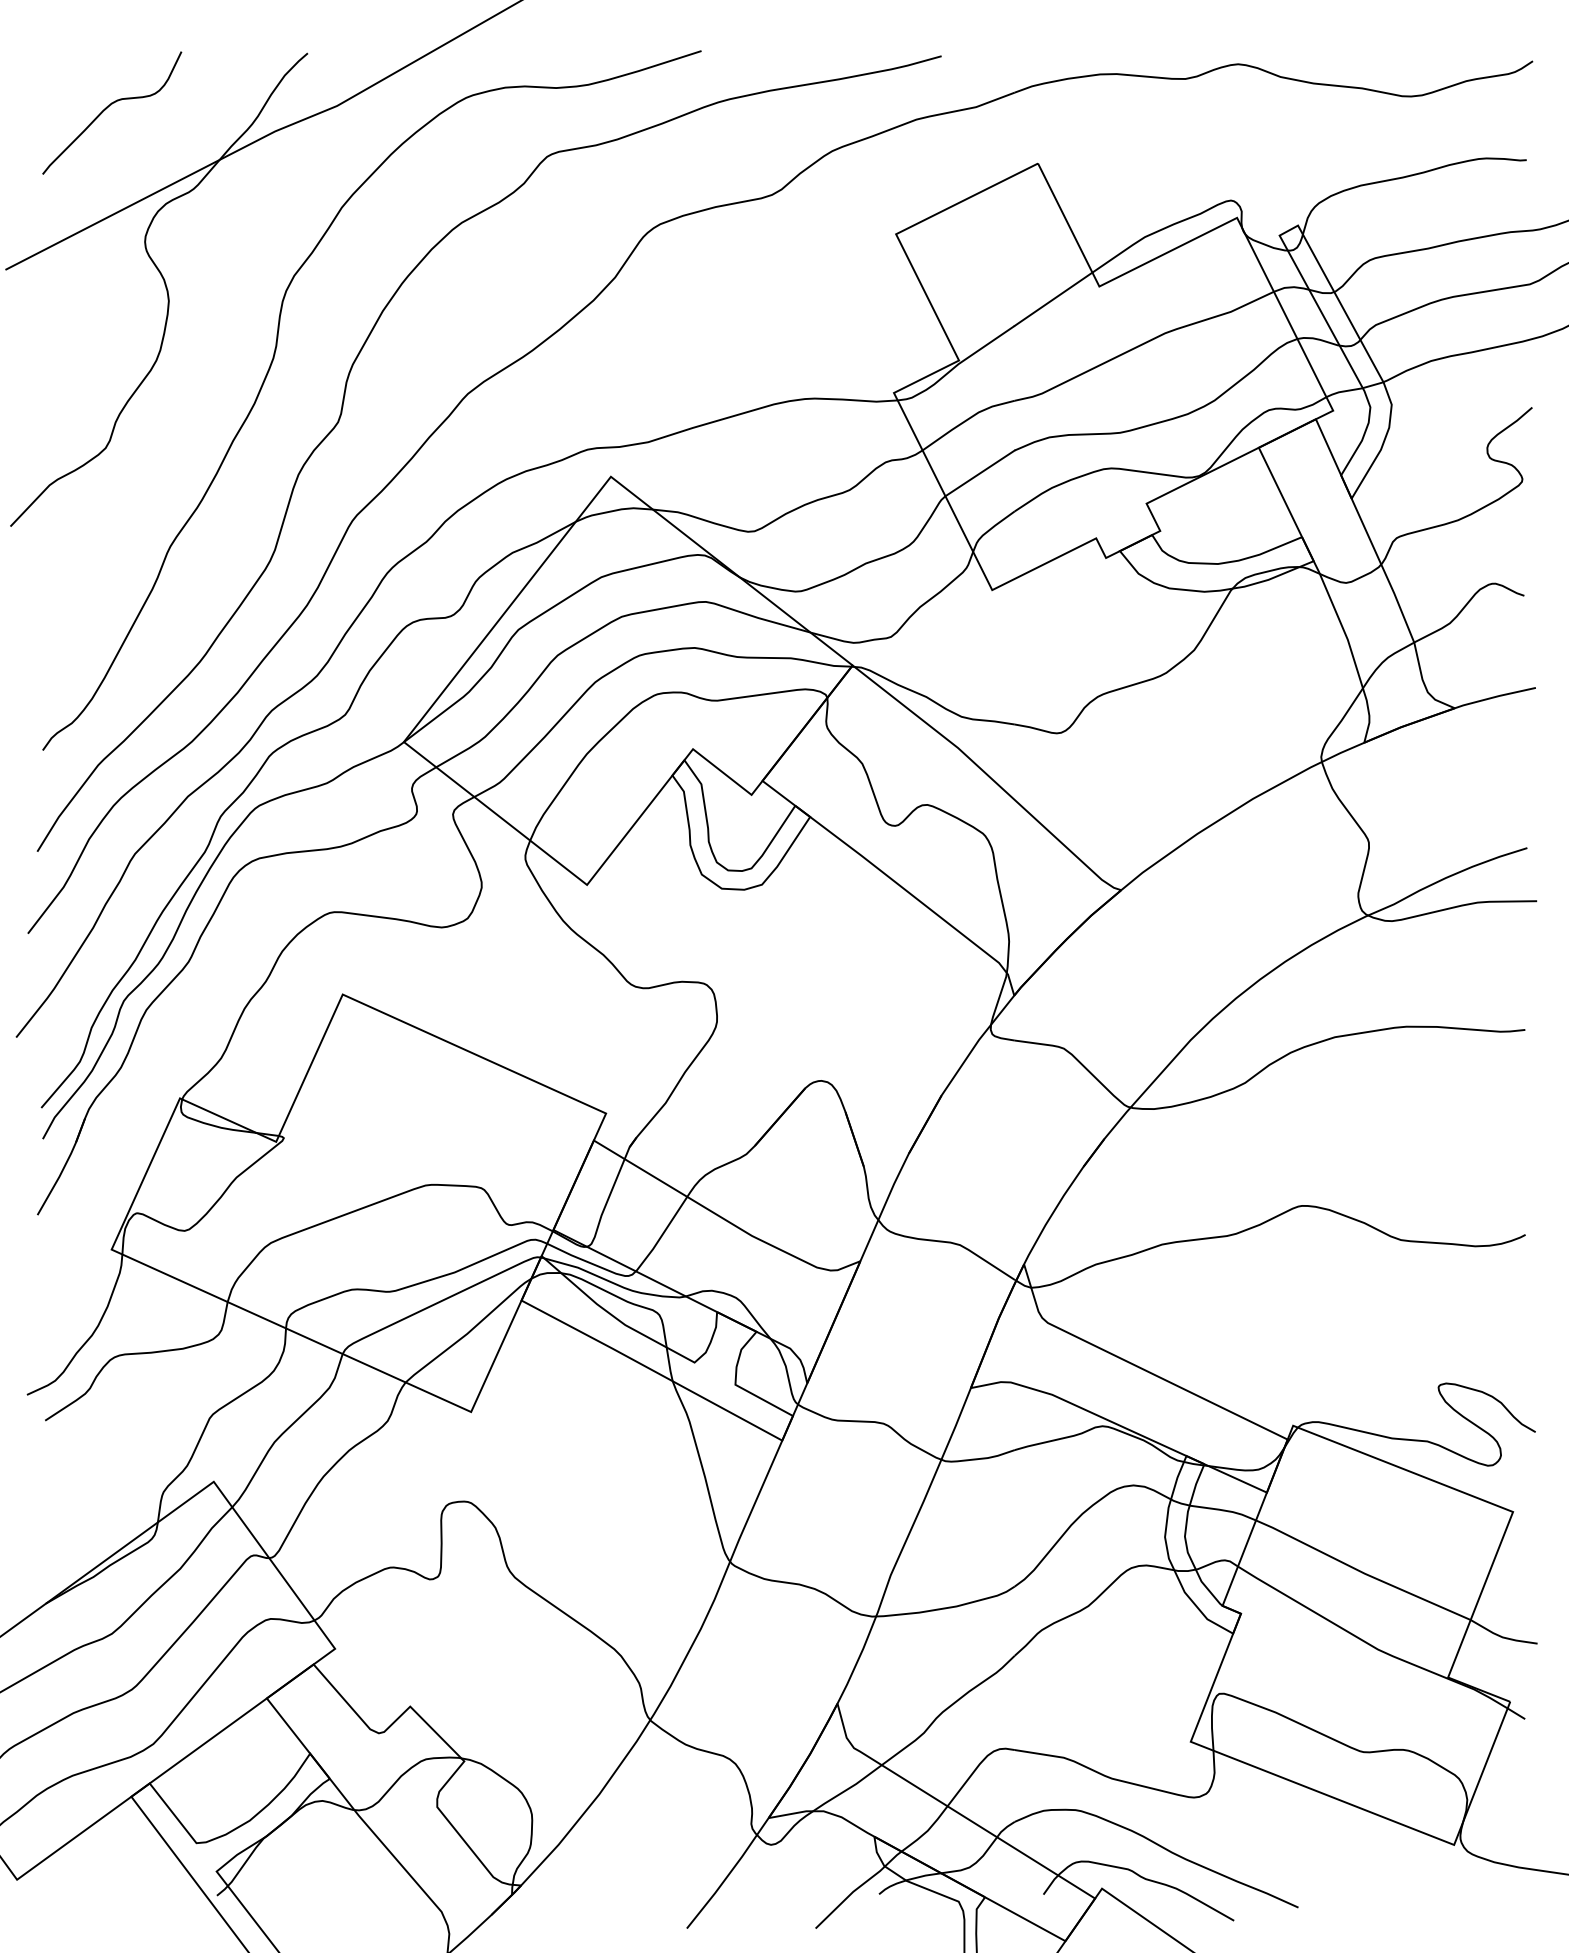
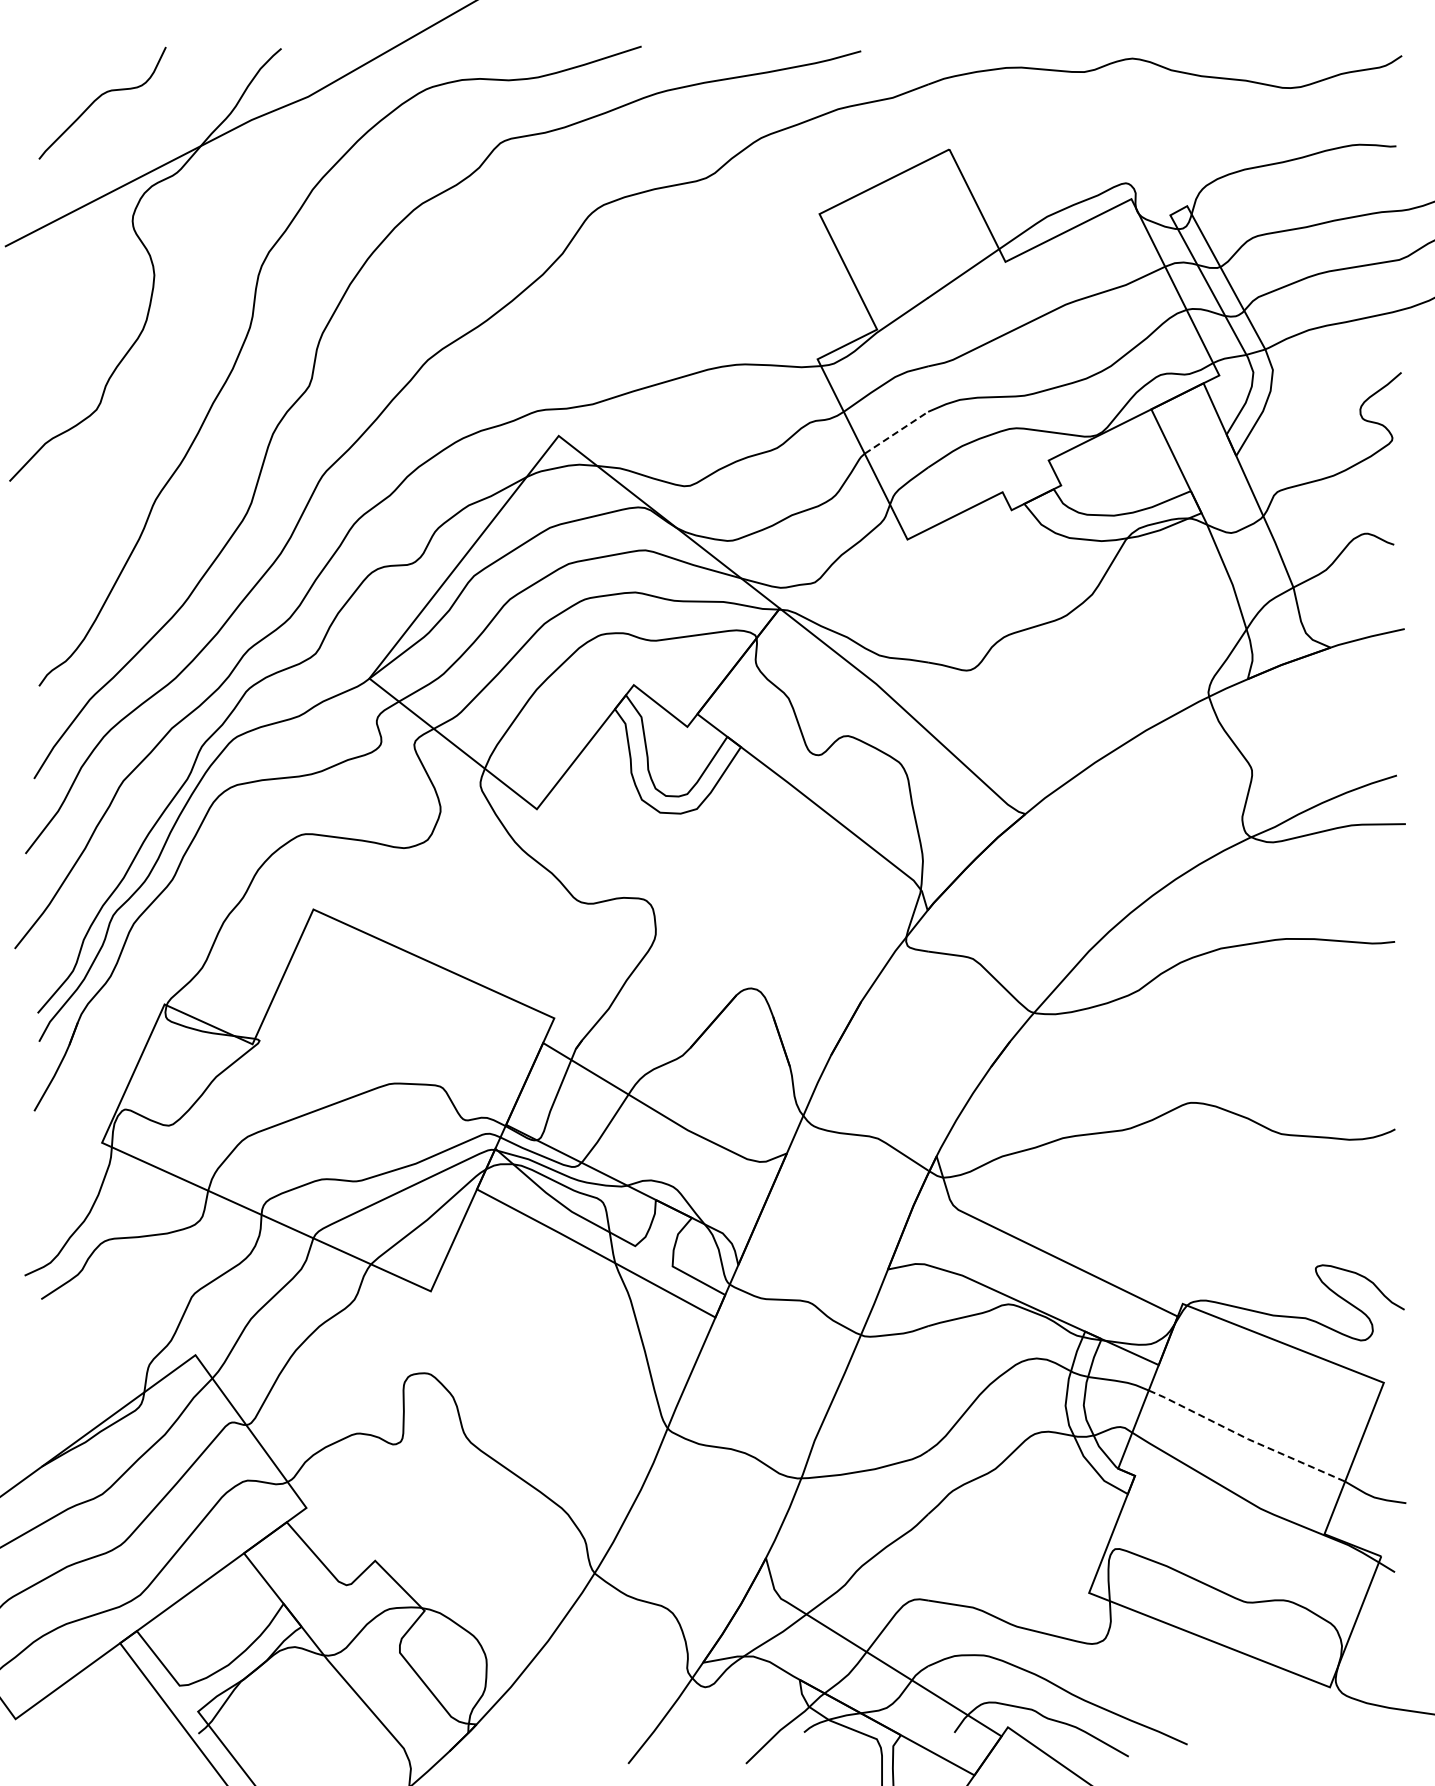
line: (980, 473) -> (896, 432), solid -> dashed
line: (1361, 1571) -> (1245, 1437), solid -> dashed

